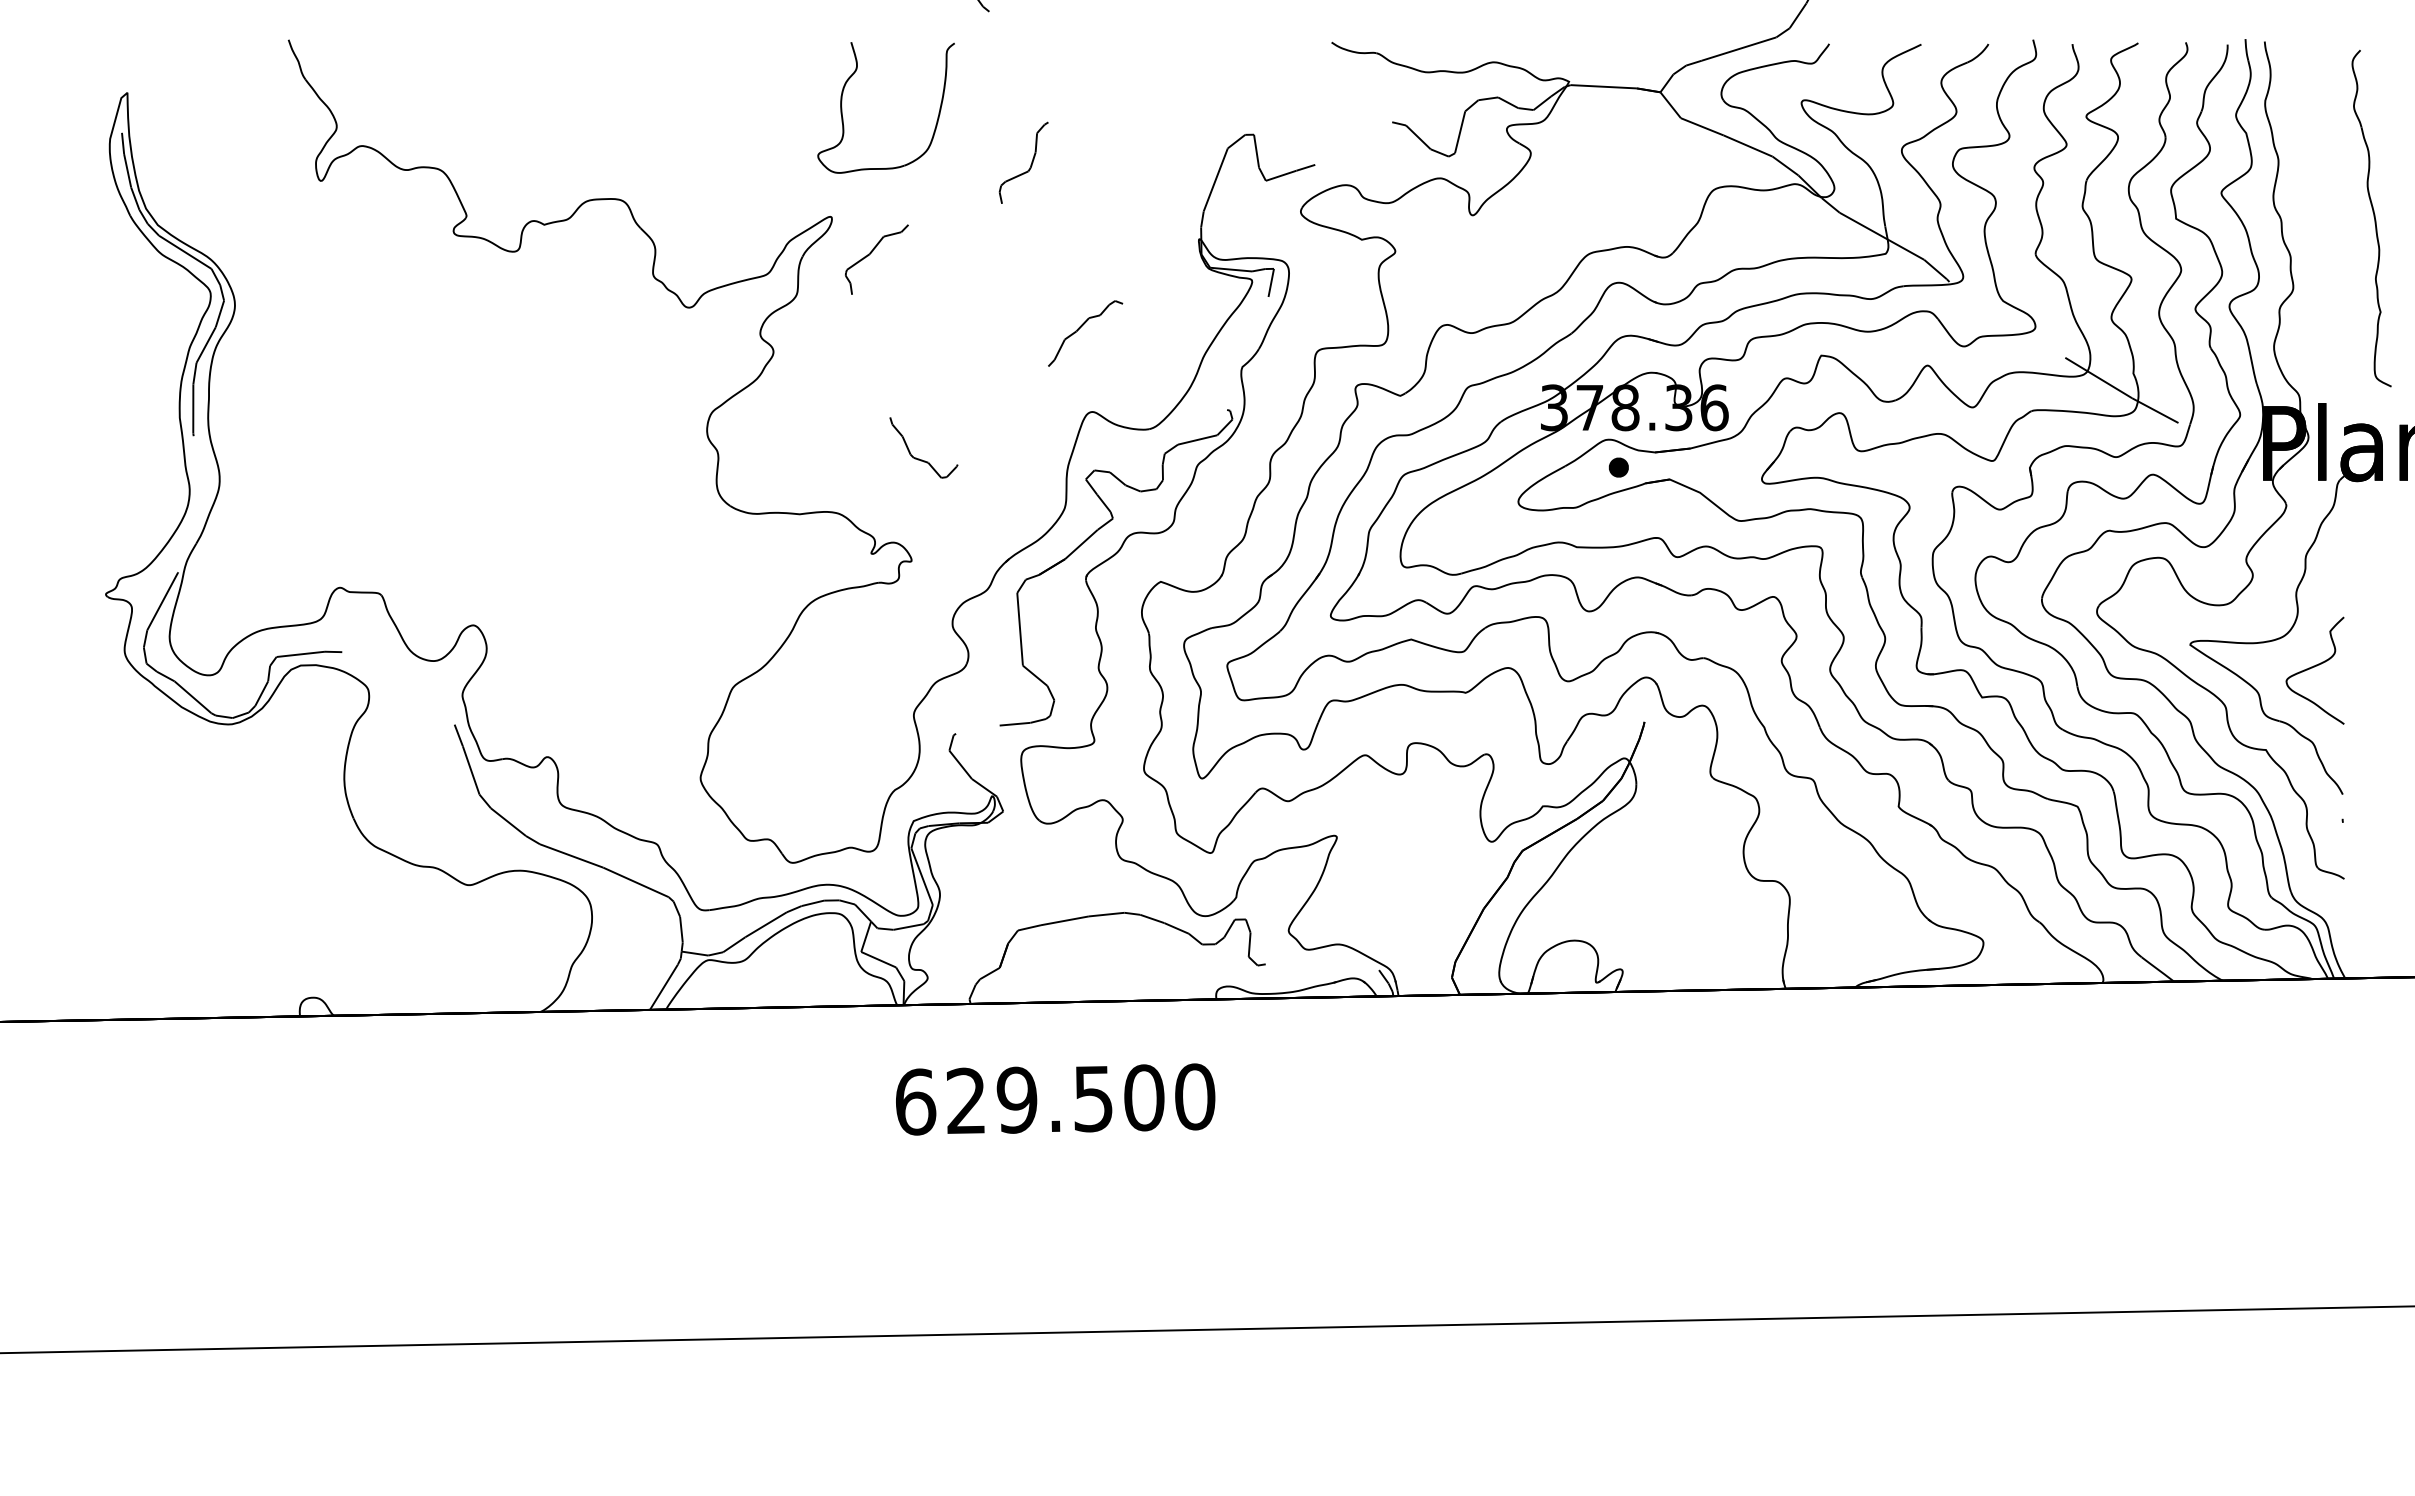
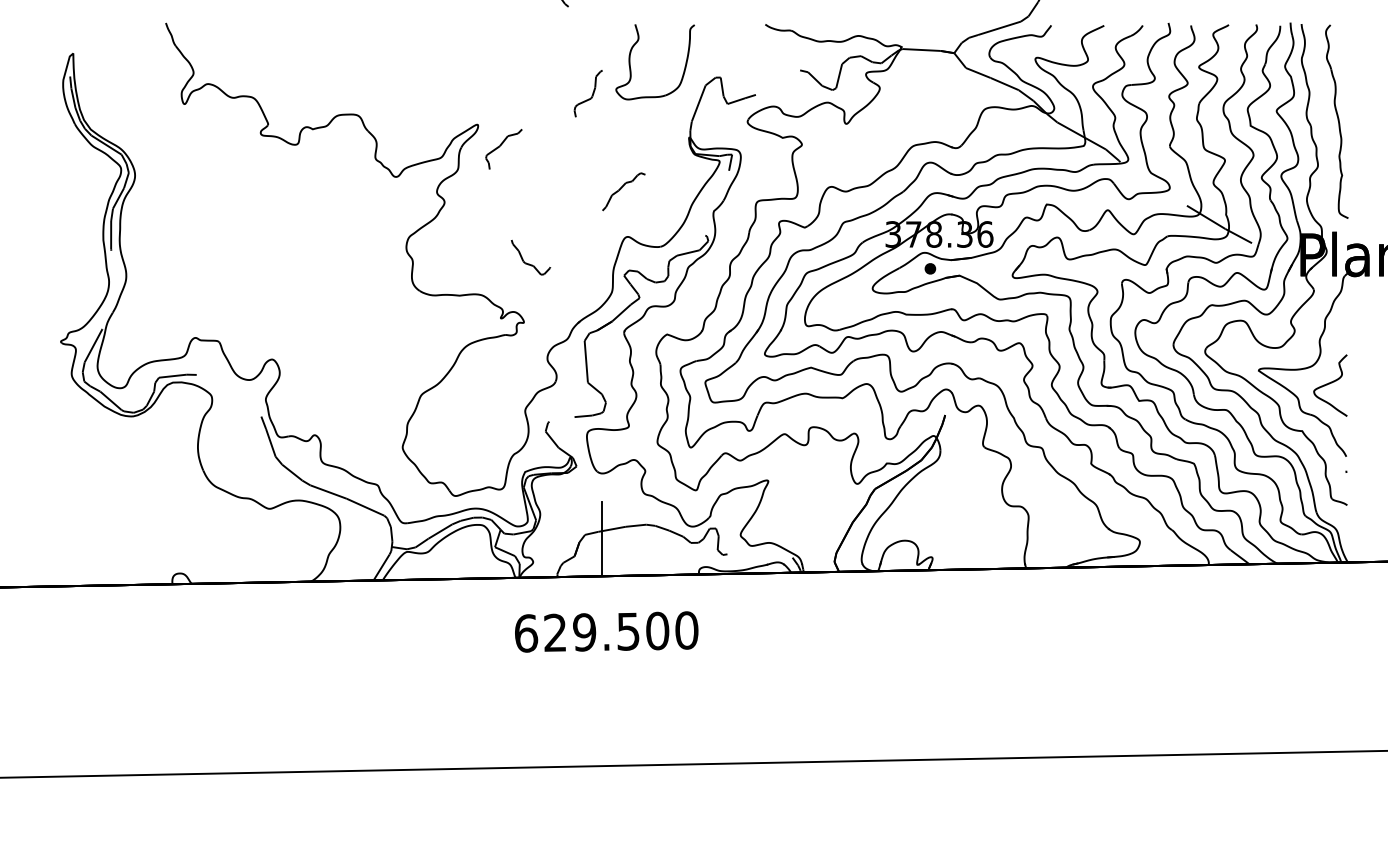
part: (844, 118) -> (631, 68), moved
part: (2370, 218) -> (1336, 121), moved
line: (1048, 936) -> (602, 538), added

